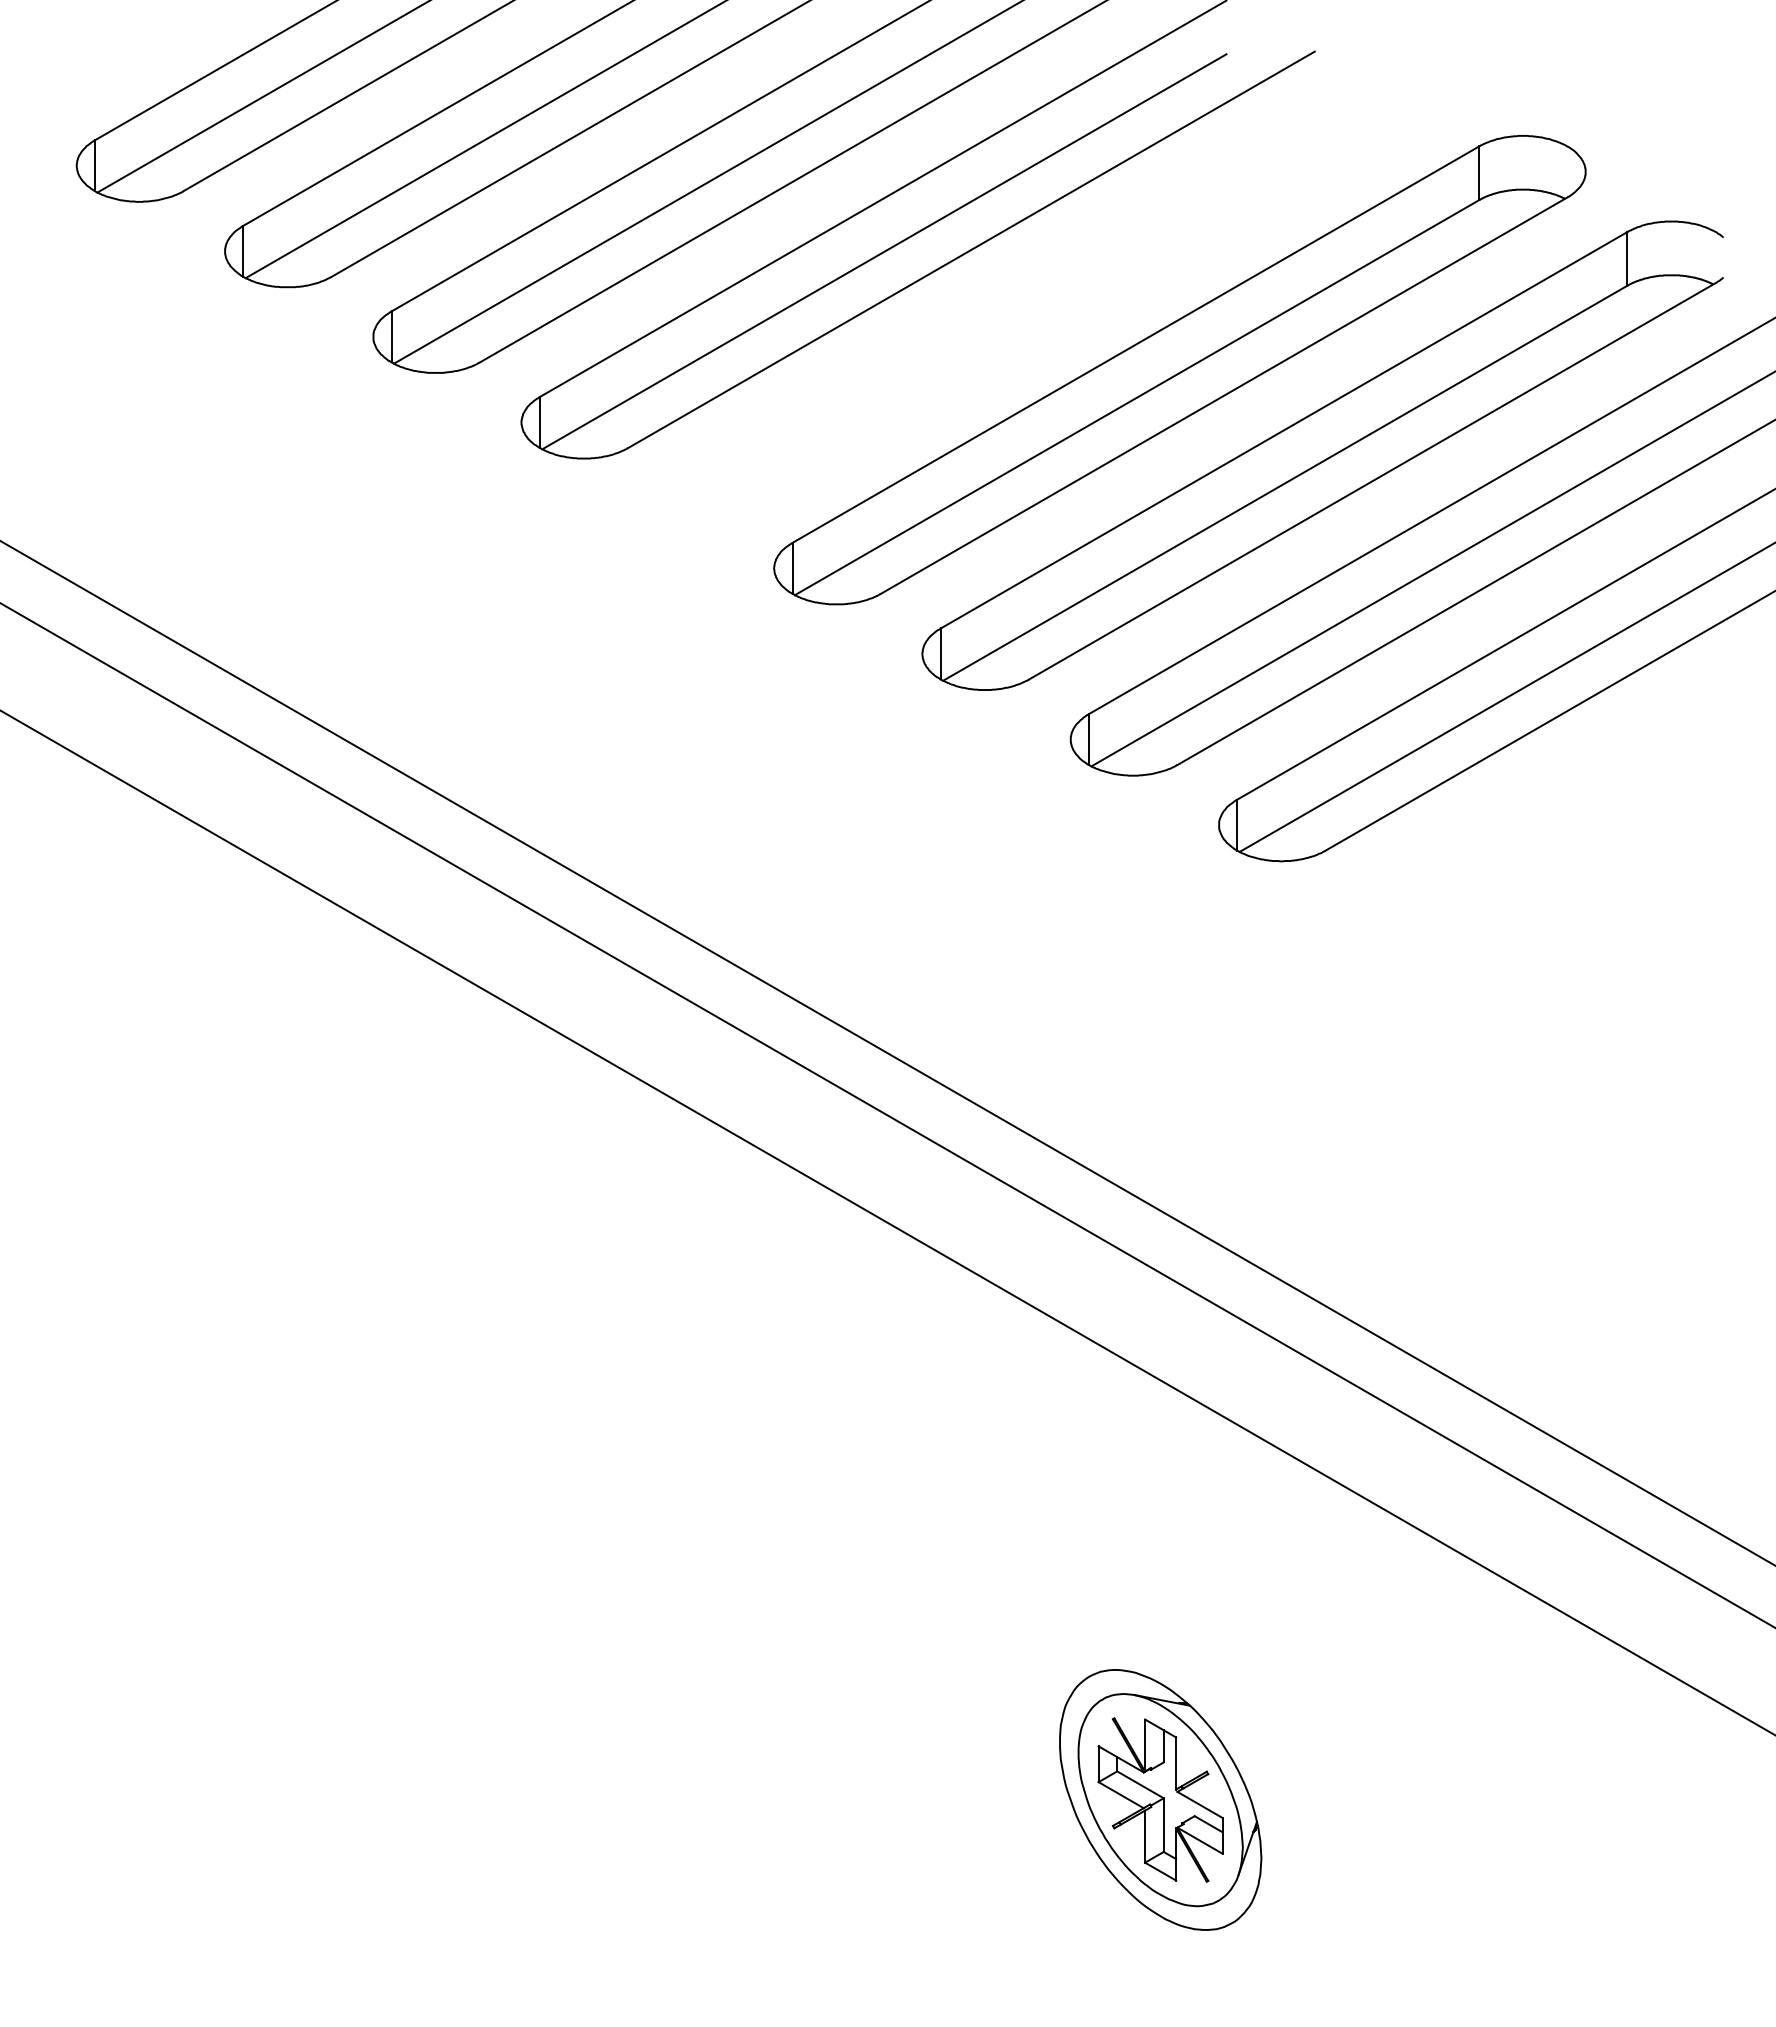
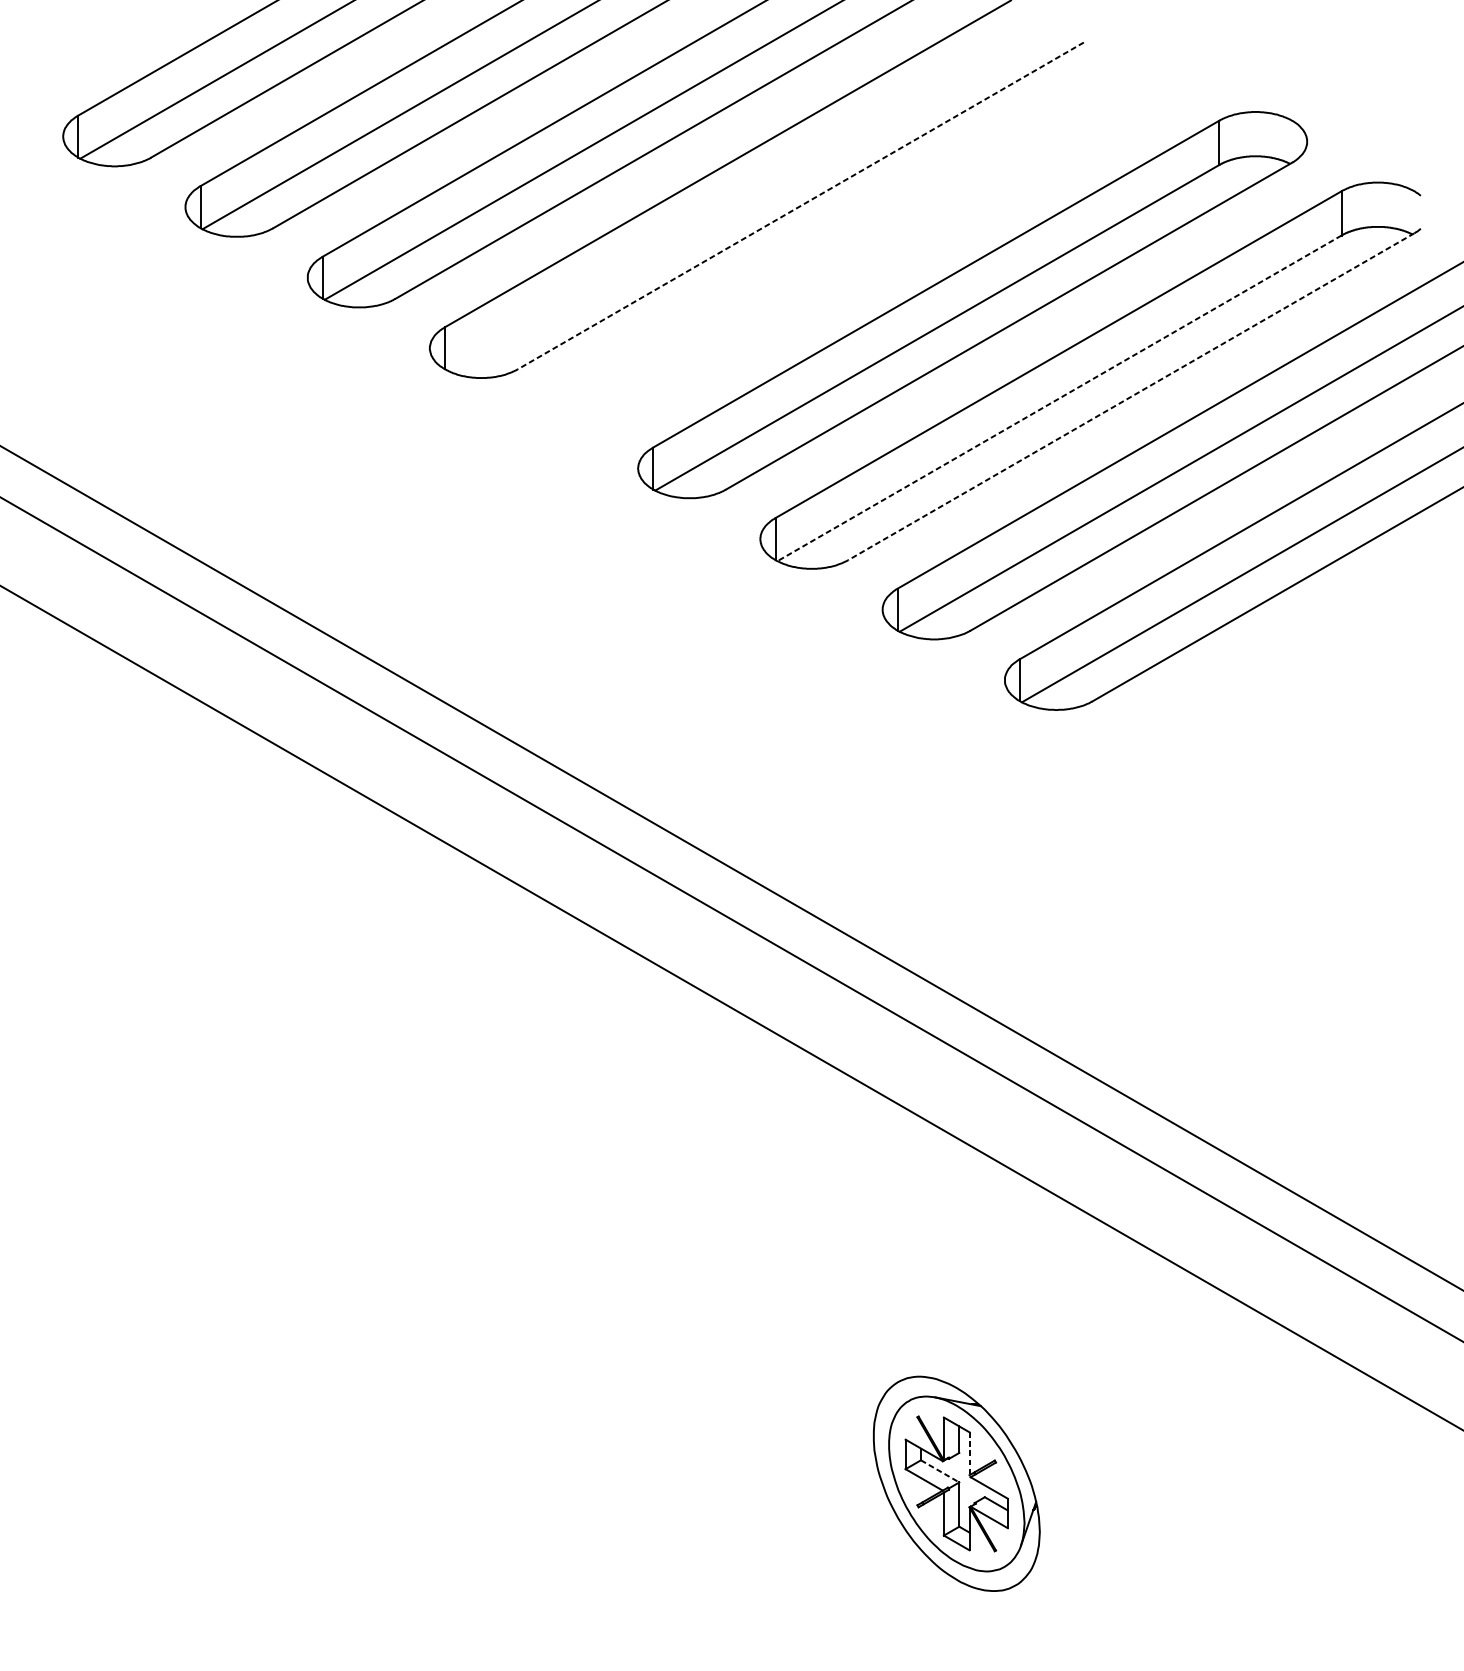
line: (971, 250) -> (800, 206), solid -> dashed
line: (884, 251) -> (729, 207), removed
line: (1371, 481) -> (1130, 396), solid -> dashed
line: (1284, 483) -> (1058, 398), solid -> dashed
line: (1176, 1763) -> (969, 1453), solid -> dashed
line: (1140, 1784) -> (940, 1471), solid -> dashed

